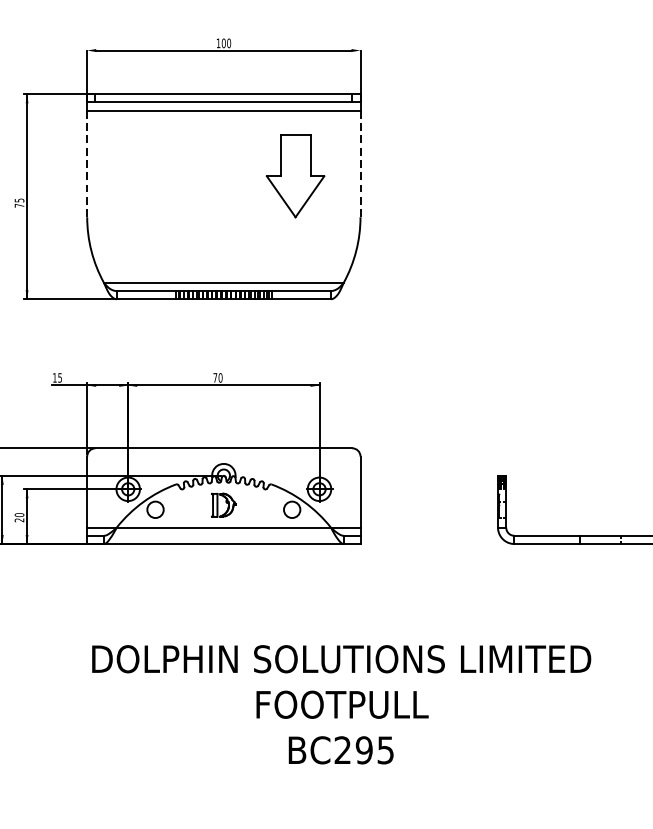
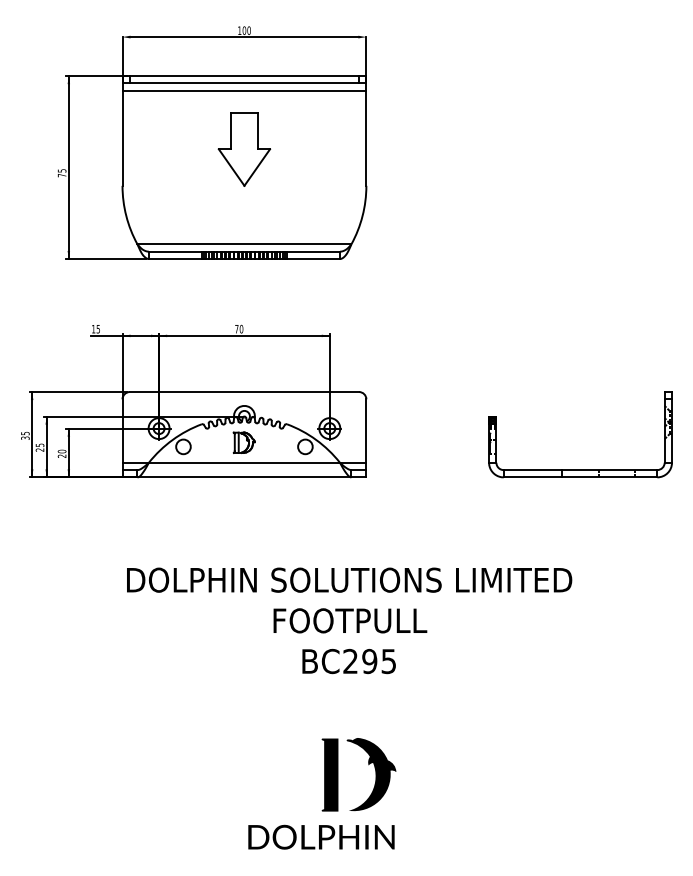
line: (87, 164) -> (122, 138), dashed -> solid
line: (360, 164) -> (366, 138), dashed -> solid
part: (295, 176) -> (244, 149), moved

